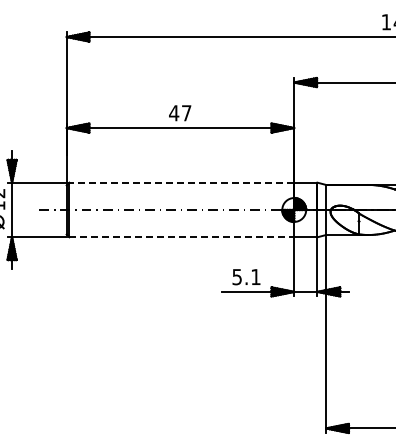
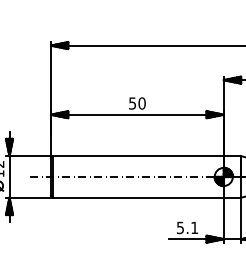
text: (180, 113) -> (137, 103), 47 -> 50
line: (181, 182) -> (138, 156), dashed -> solid
line: (182, 237) -> (138, 197), dashed -> solid

